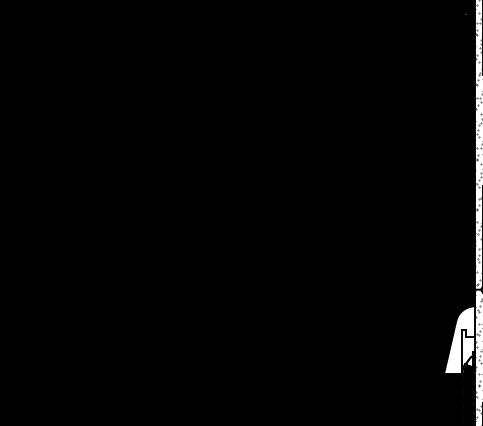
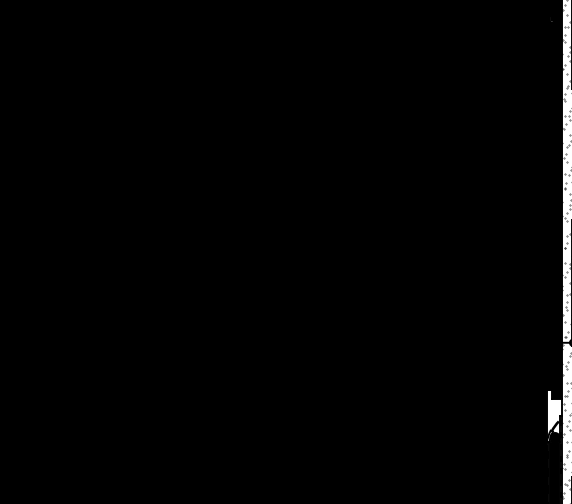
fill: (459, 340) -> (543, 402), added

